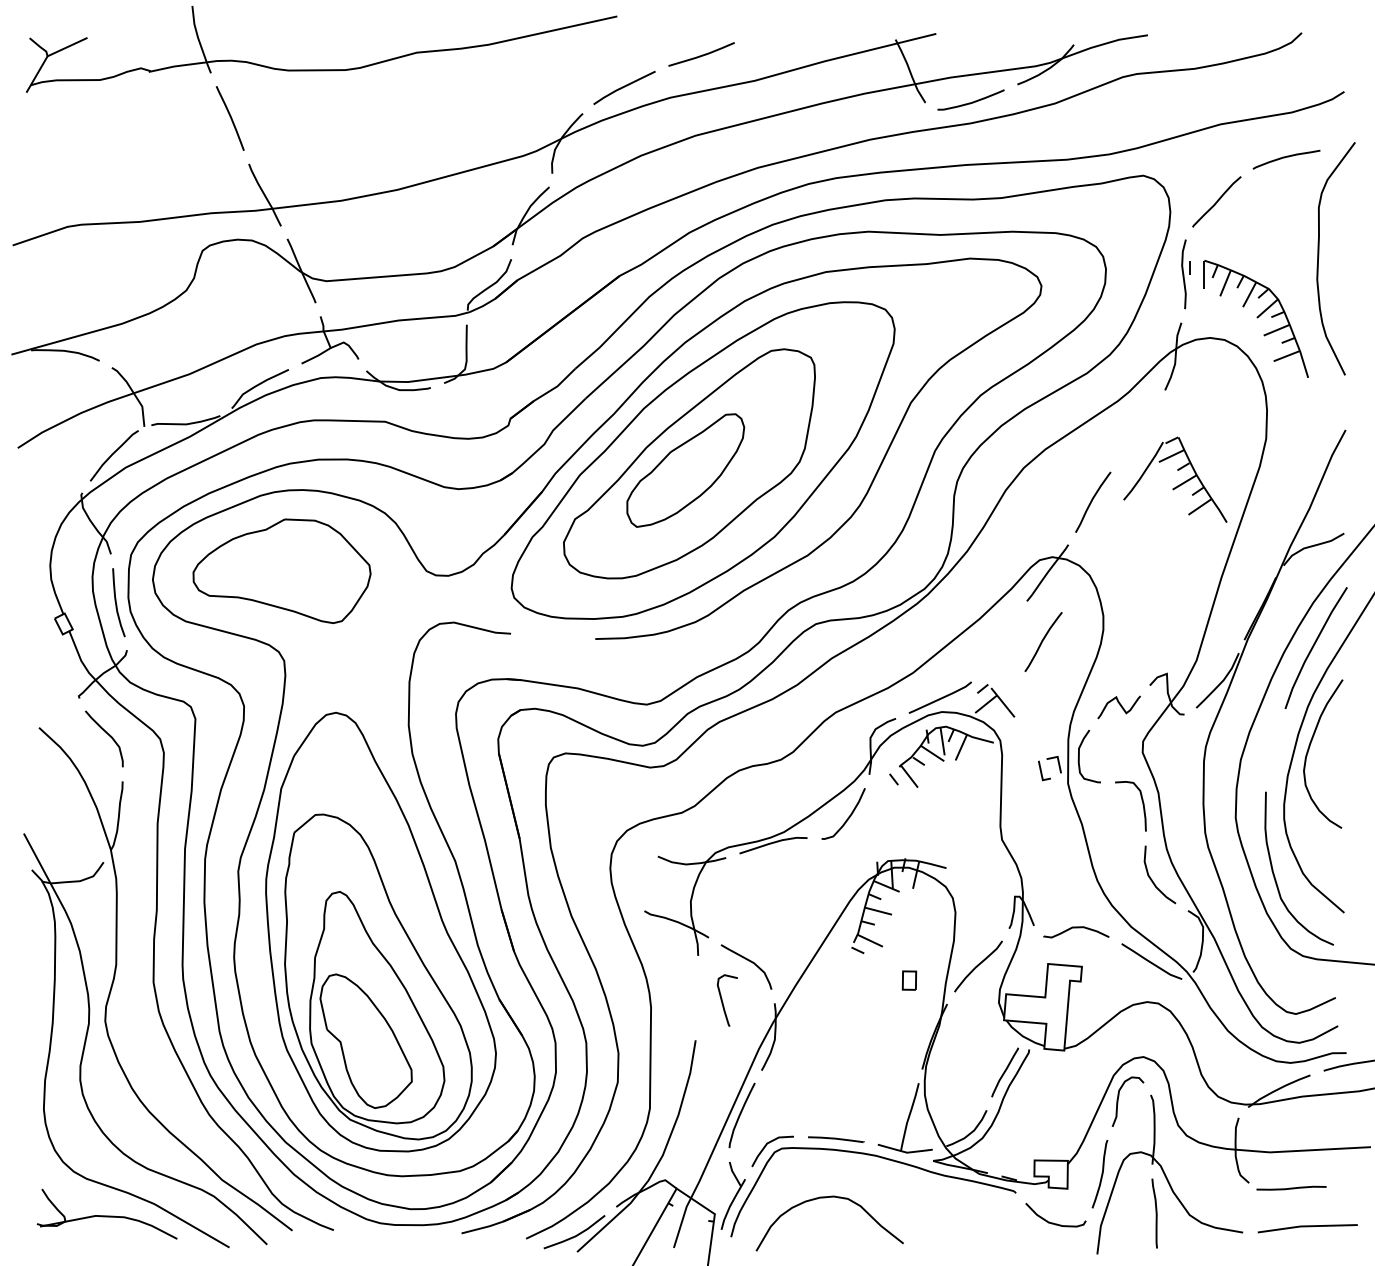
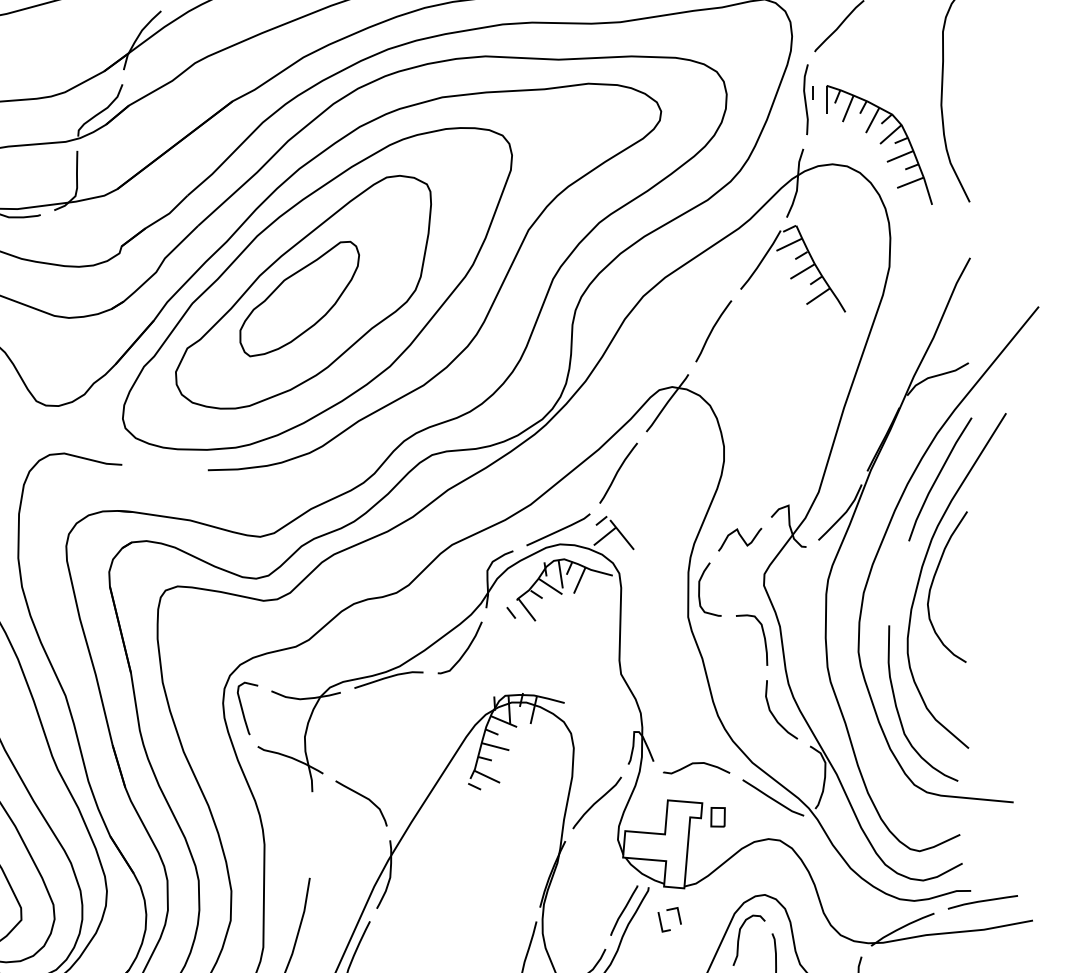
part: (1177, 485) -> (795, 274), moved
curve: (1043, 641) -> (618, 472), moved
part: (1041, 768) -> (661, 919), moved
part: (909, 980) -> (718, 817), moved
curve: (723, 1002) -> (243, 710), moved

